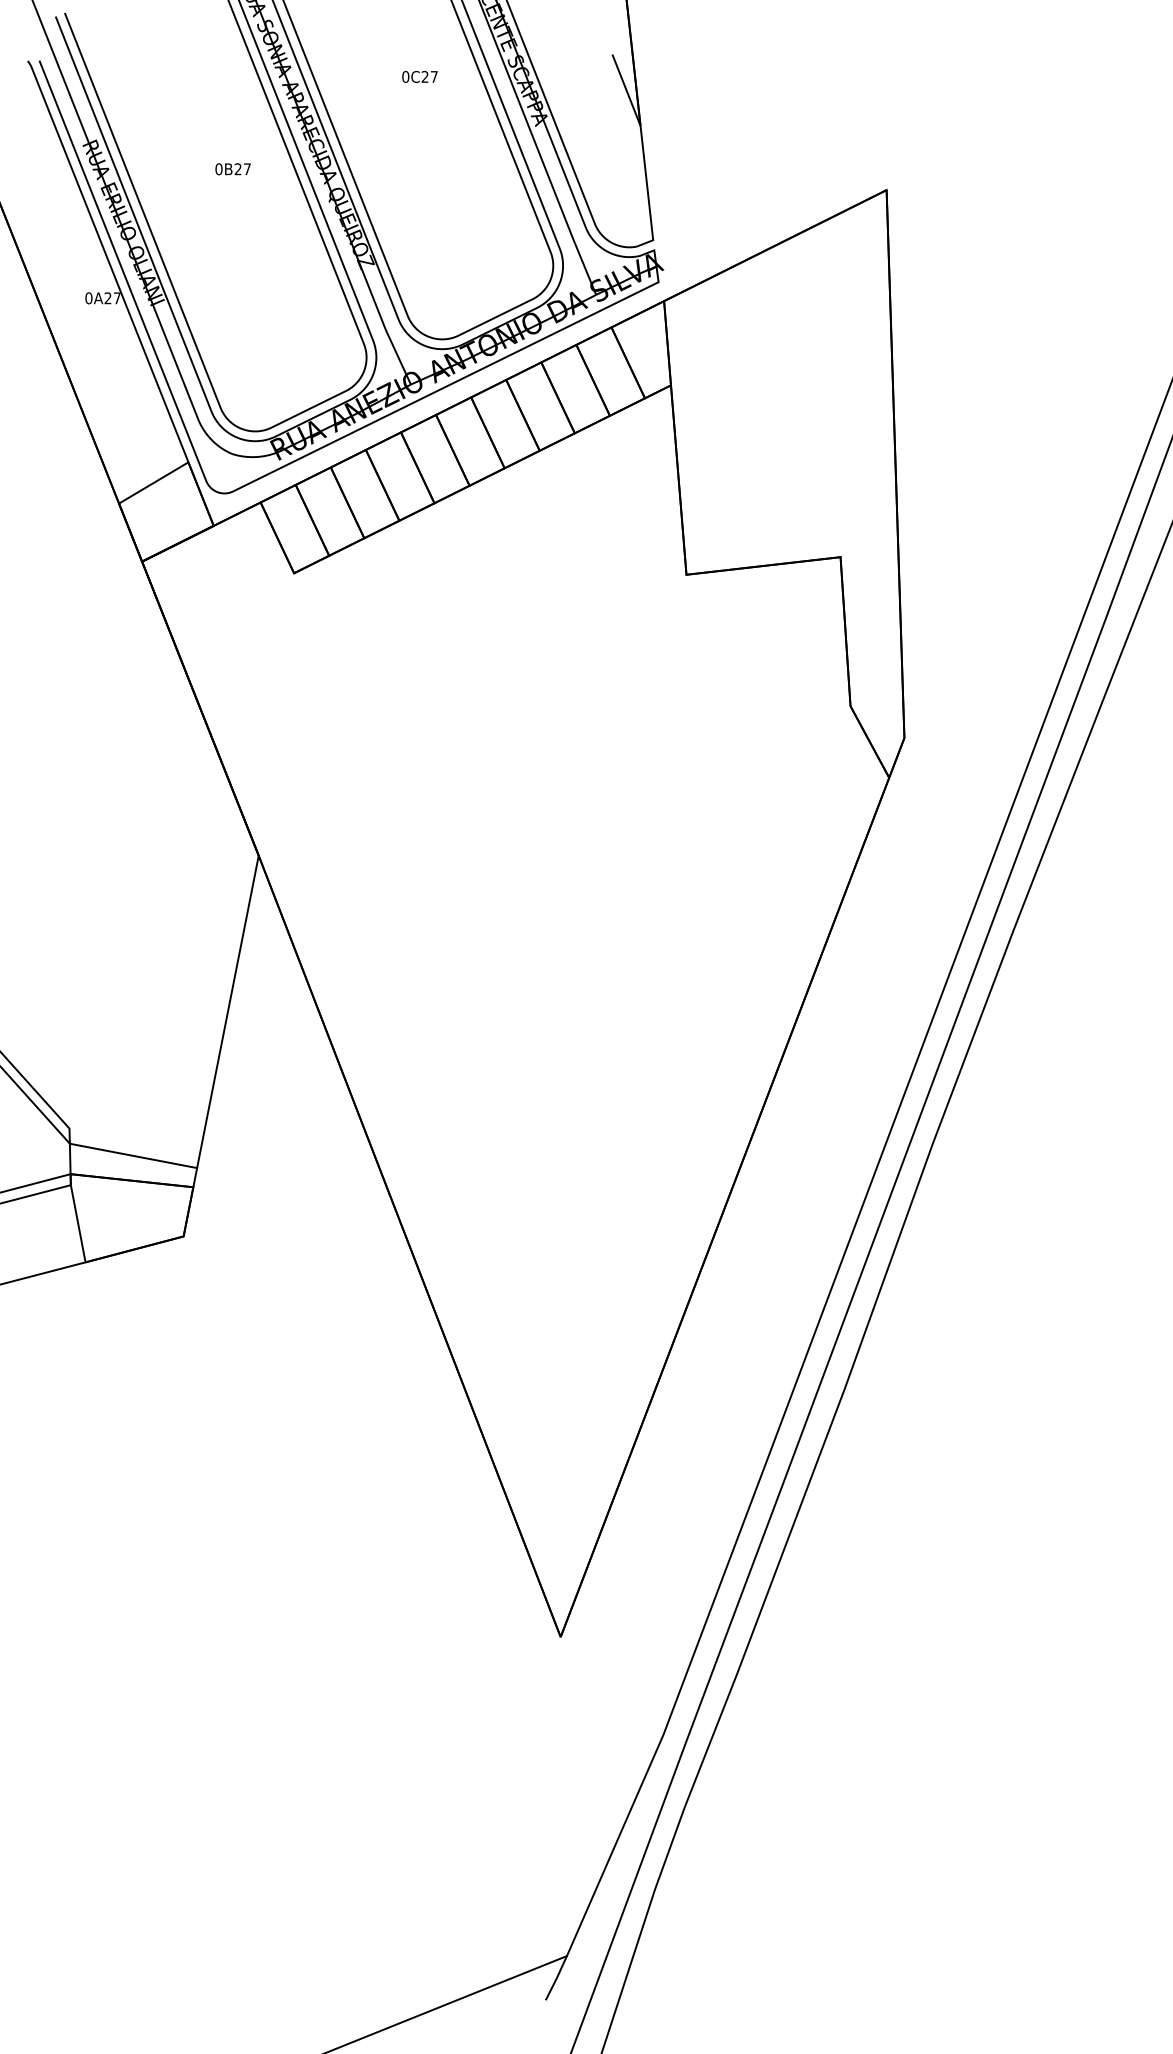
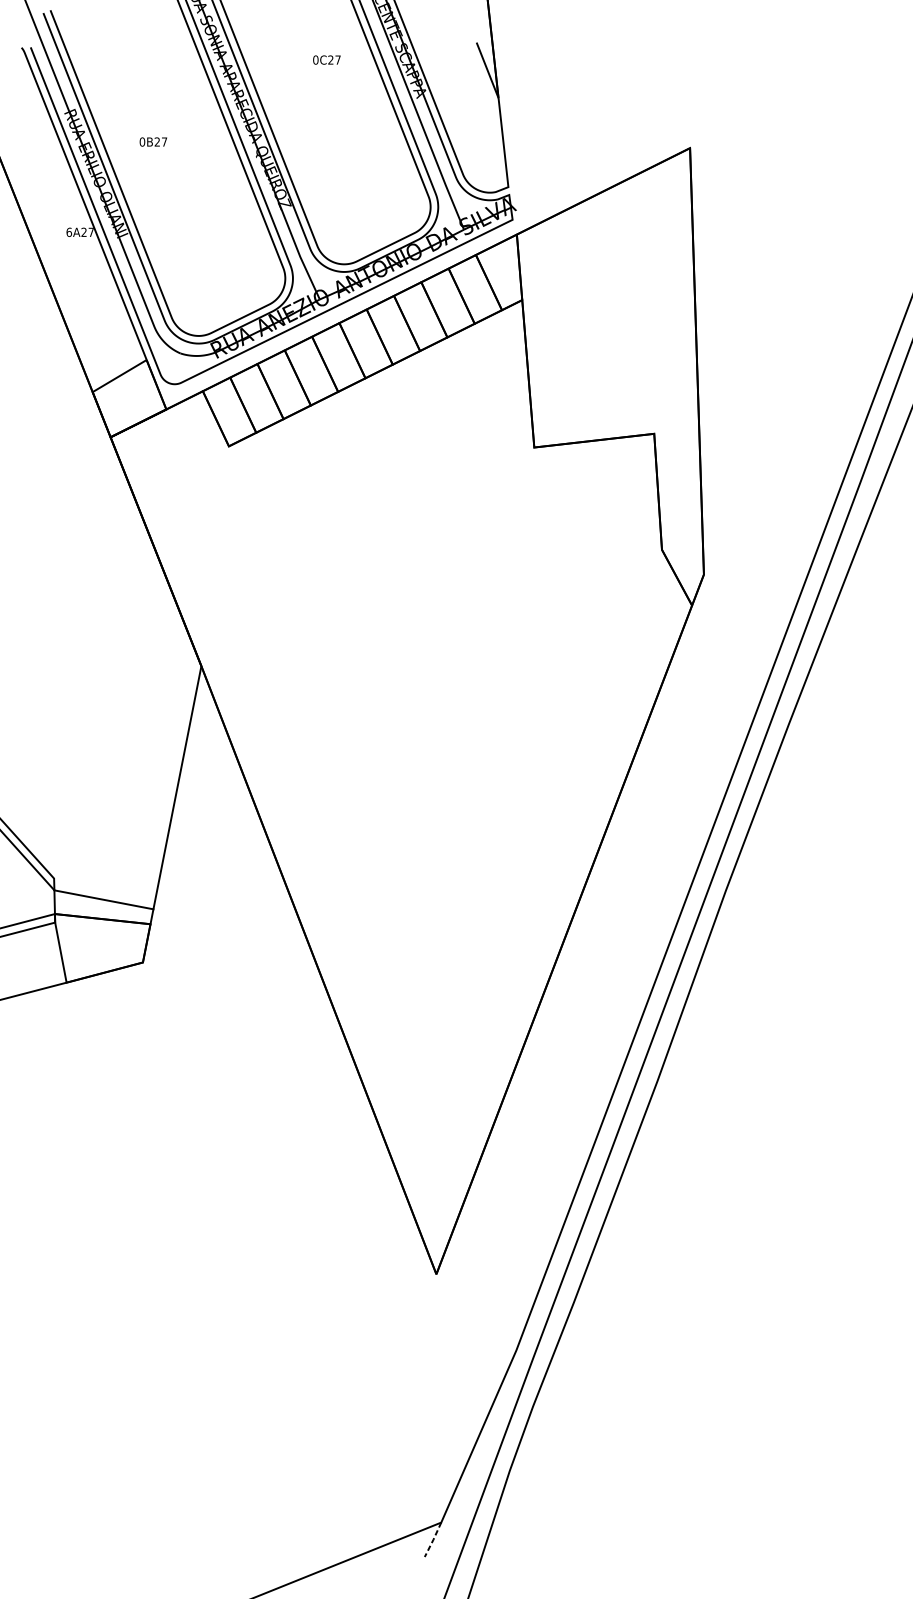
text: (232, 169) -> (152, 142), moved
text: (88, 297) -> (68, 231), 0A27 -> 6A27
line: (556, 1978) -> (433, 1540), solid -> dashed

